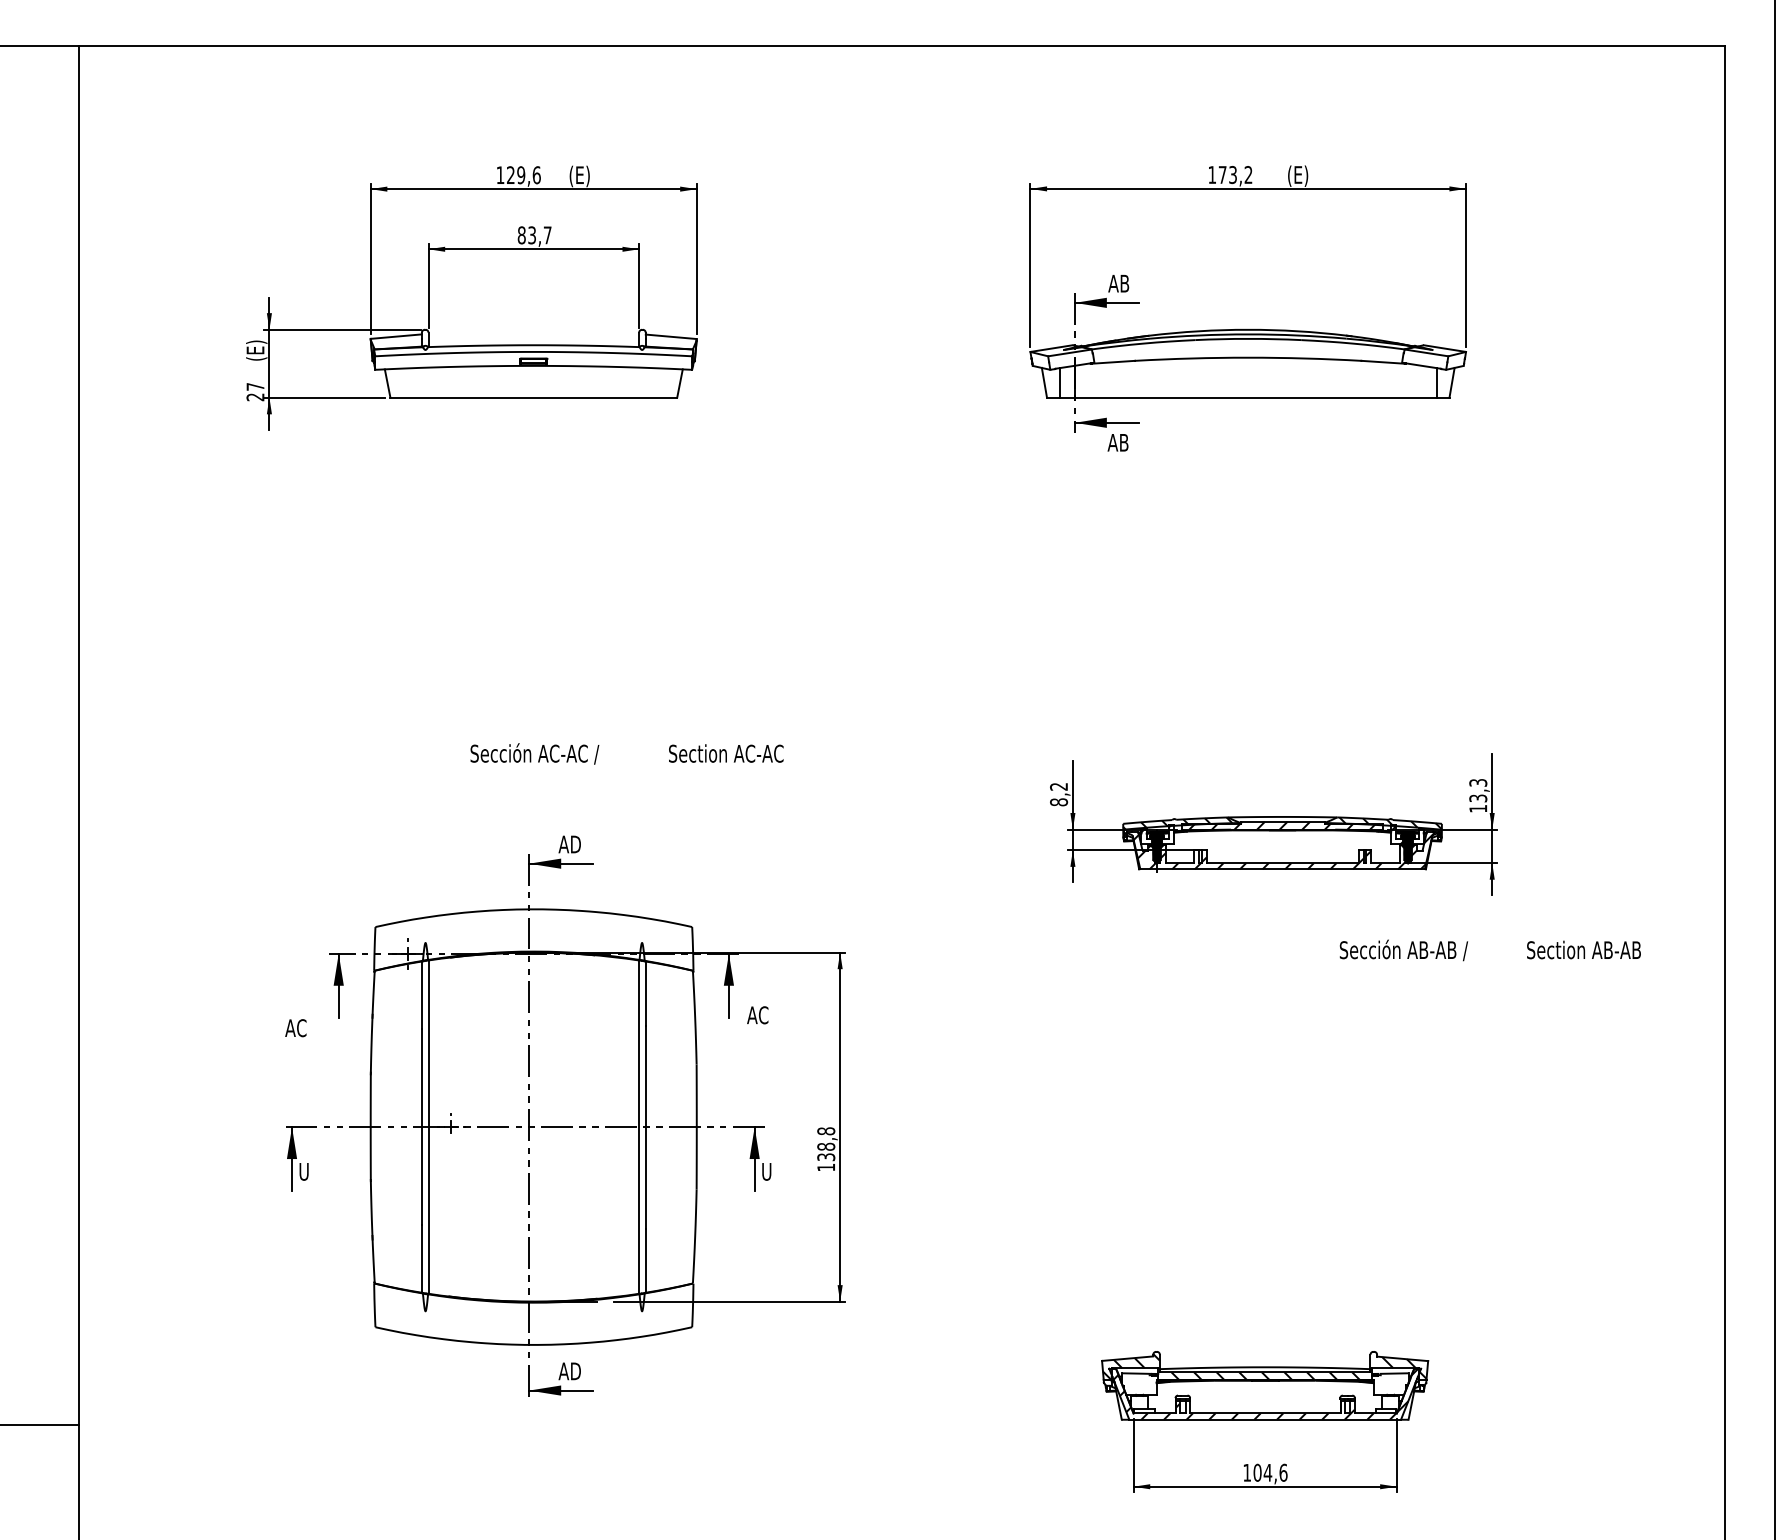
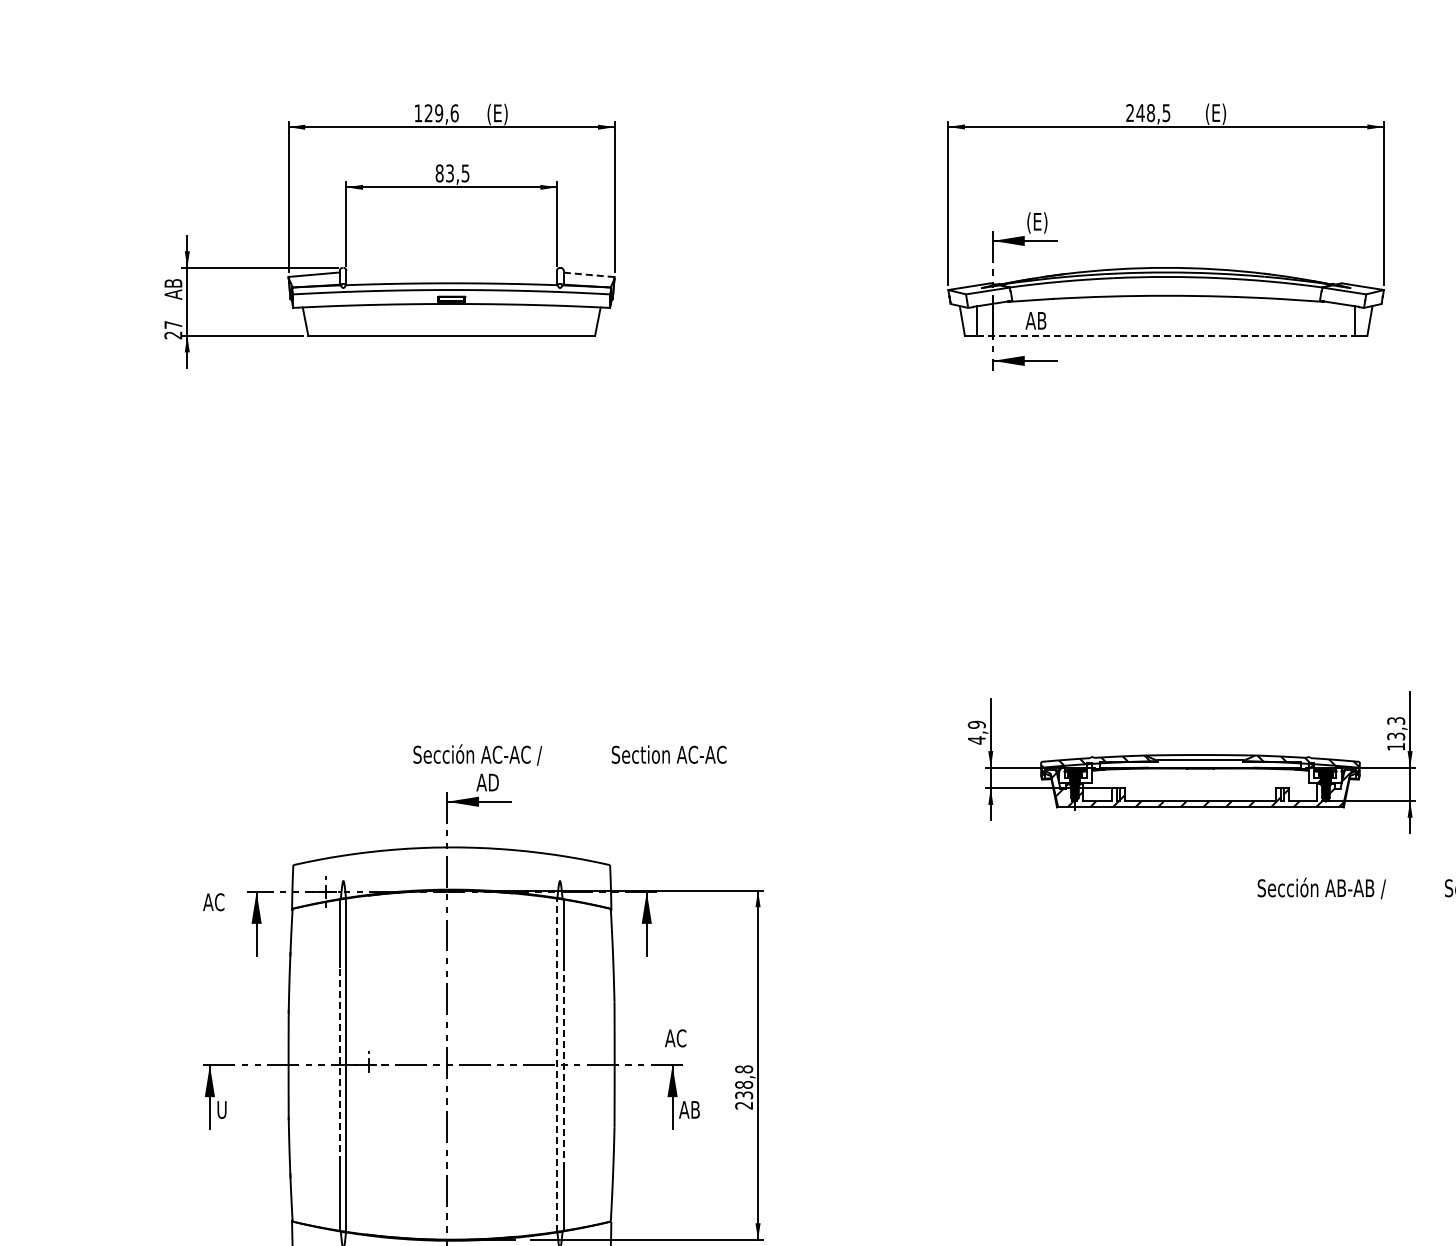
text: (1230, 175) -> (1148, 113), 173,2 -> 248,5
text: (547, 235) -> (465, 173), 83,7 -> 83,5
text: (1118, 284) -> (1036, 222), AB -> (E)
line: (671, 336) -> (589, 274), solid -> dashed
text: (256, 350) -> (174, 288), (E) -> AB
line: (1248, 397) -> (1166, 335), solid -> dashed
text: (1117, 442) -> (1035, 320), moved
text: (626, 753) -> (569, 754), moved
text: (1059, 794) -> (977, 732), 8,2 -> 4,9
hatch: (1282, 825) -> (1200, 763), removed
text: (757, 1015) -> (675, 1038), moved
text: (295, 1028) -> (213, 902), moved
line: (421, 1126) -> (339, 1064), solid -> dashed
line: (639, 1127) -> (557, 1065), solid -> dashed
line: (645, 1127) -> (563, 1065), solid -> dashed
text: (825, 1167) -> (743, 1105), 138,8 -> 238,8
text: (771, 1171) -> (689, 1109), U -> AB

